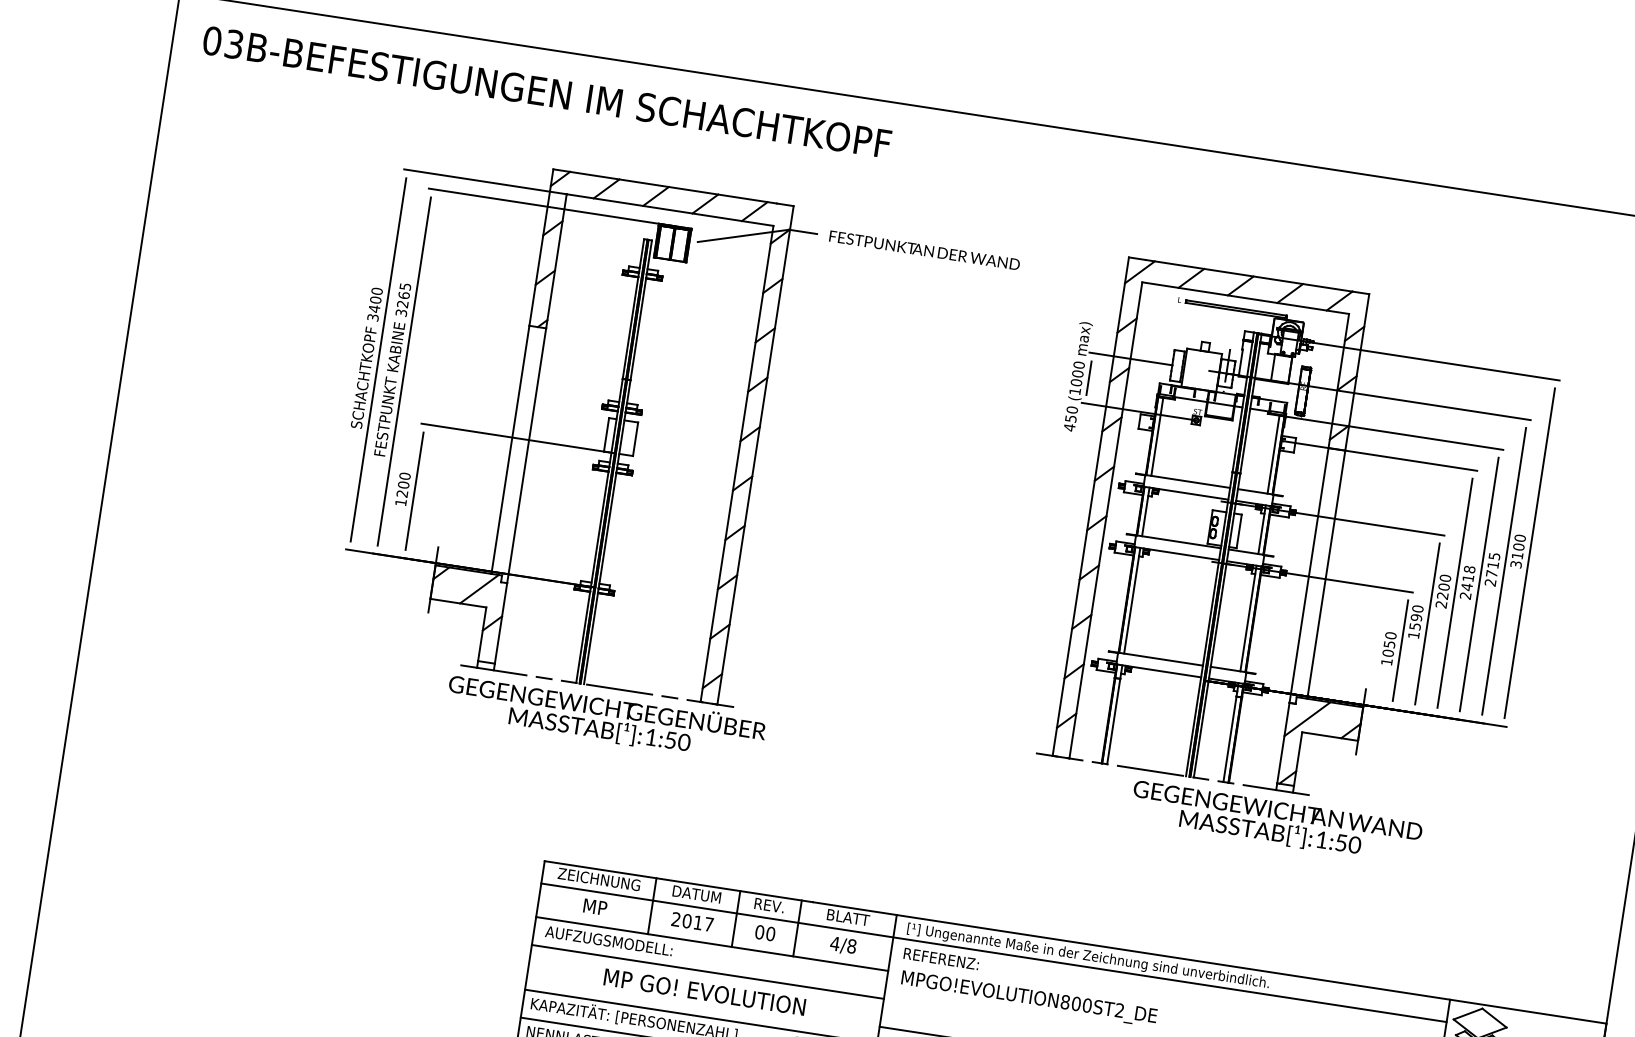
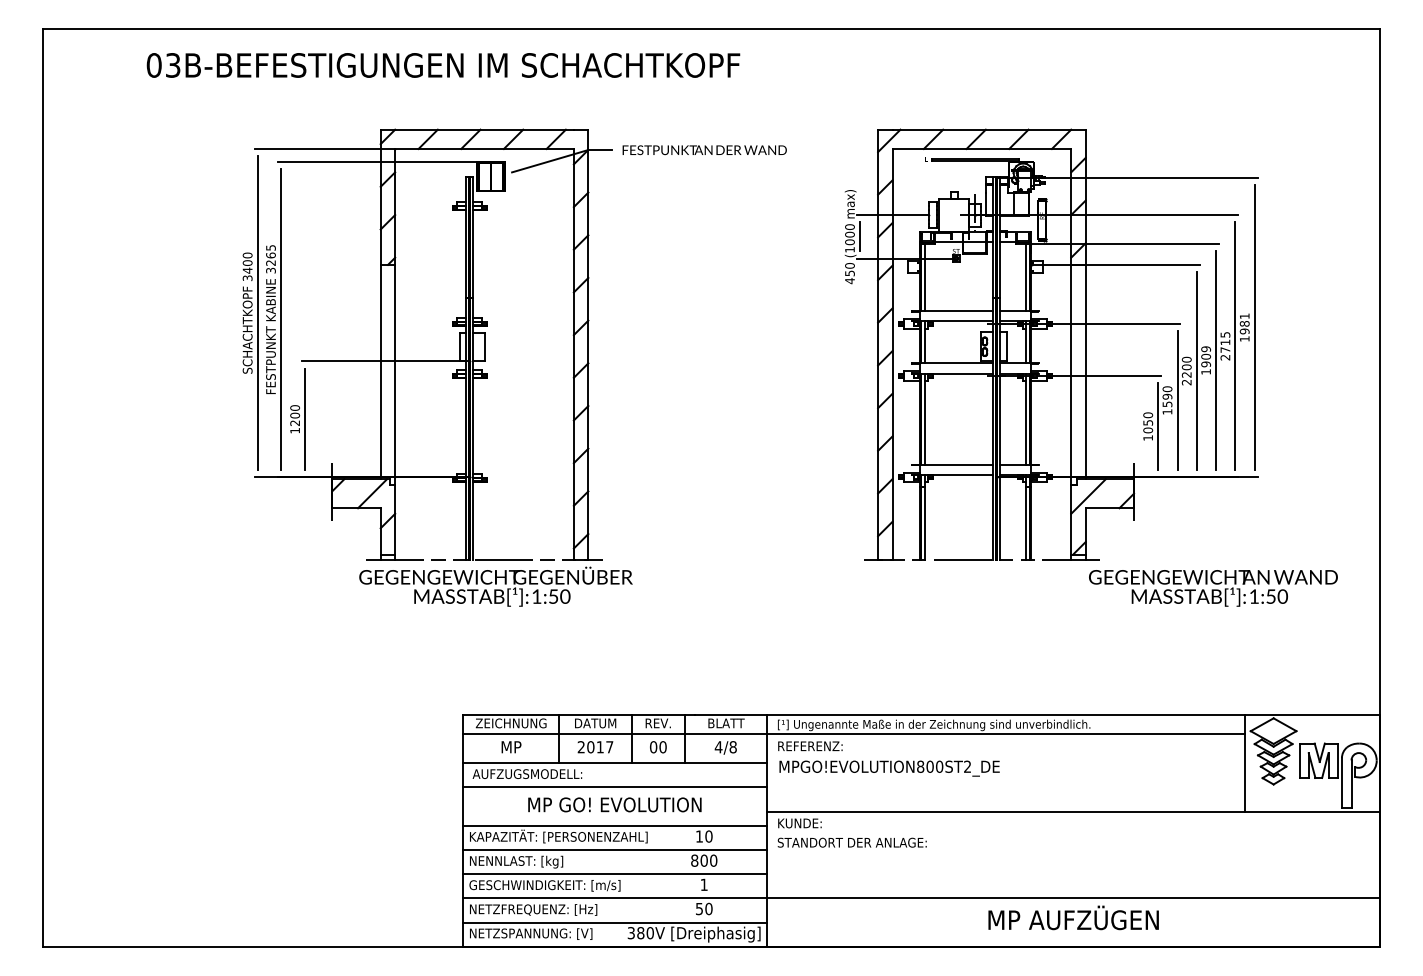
text: (547, 92) -> (443, 65), moved
text: (1517, 551) -> (1244, 327), 3100 -> 1981
text: (1468, 582) -> (1206, 360), 2418 -> 1909
text: (1276, 823) -> (1213, 588), moved

